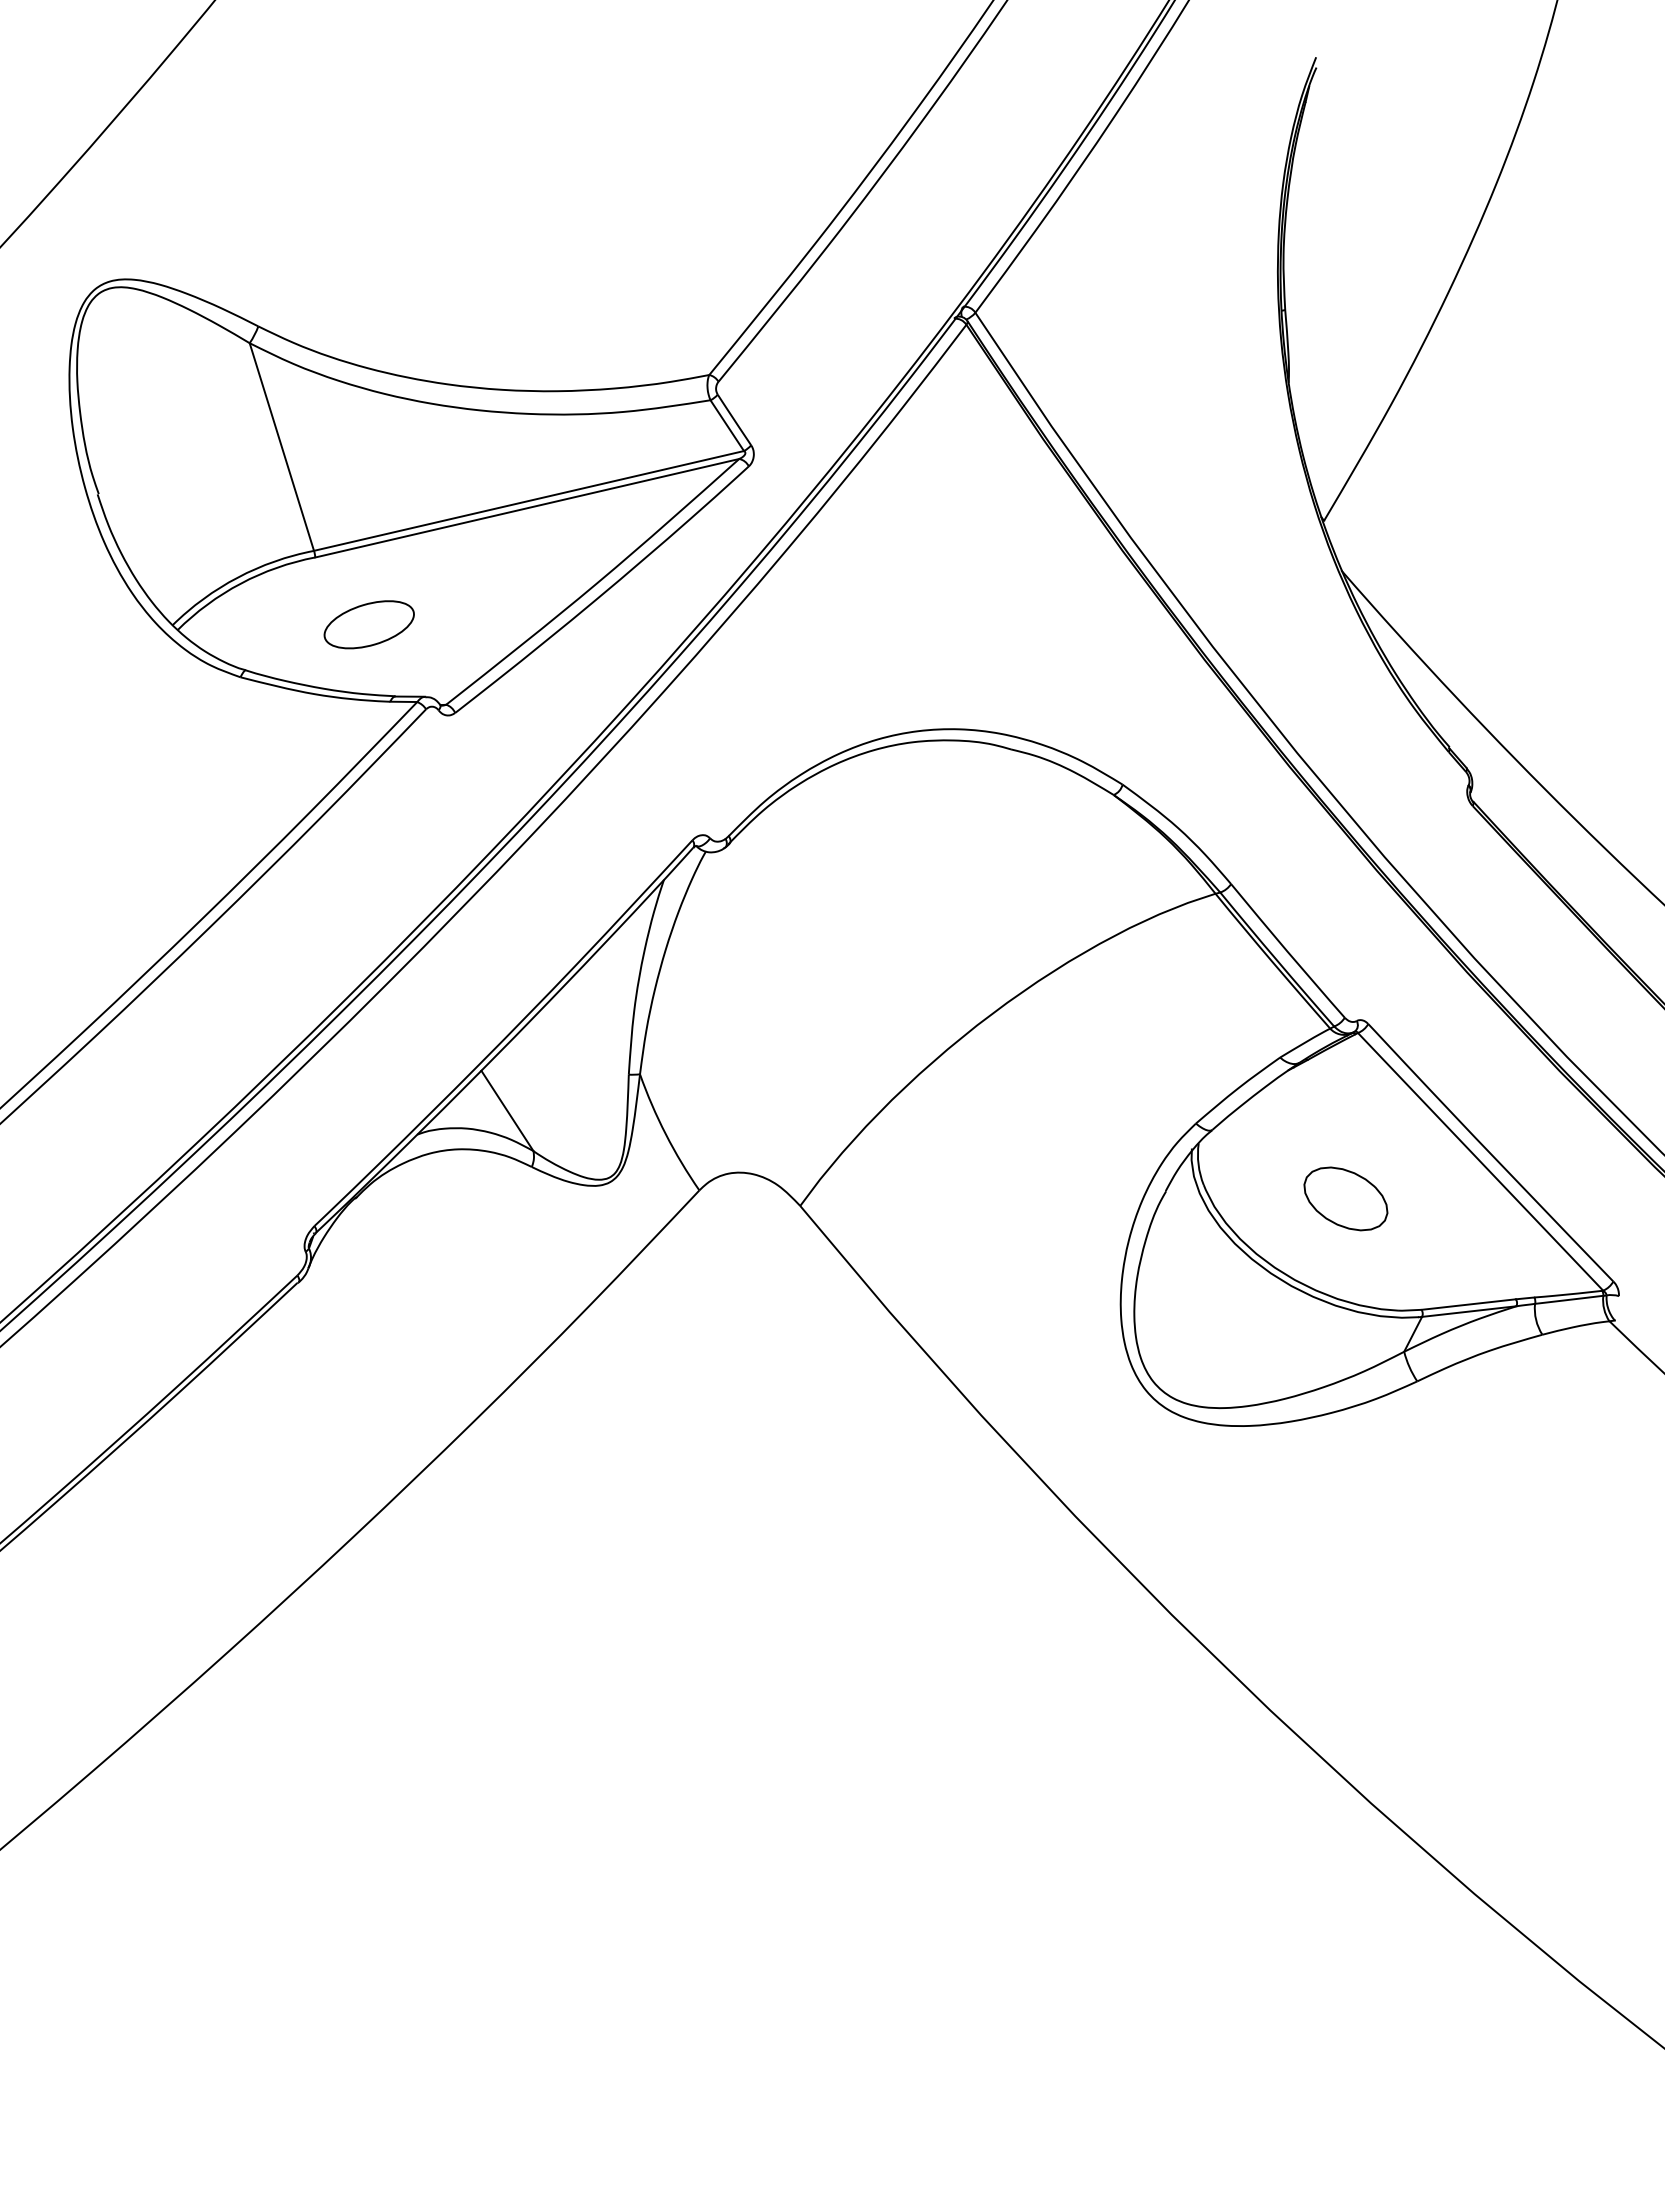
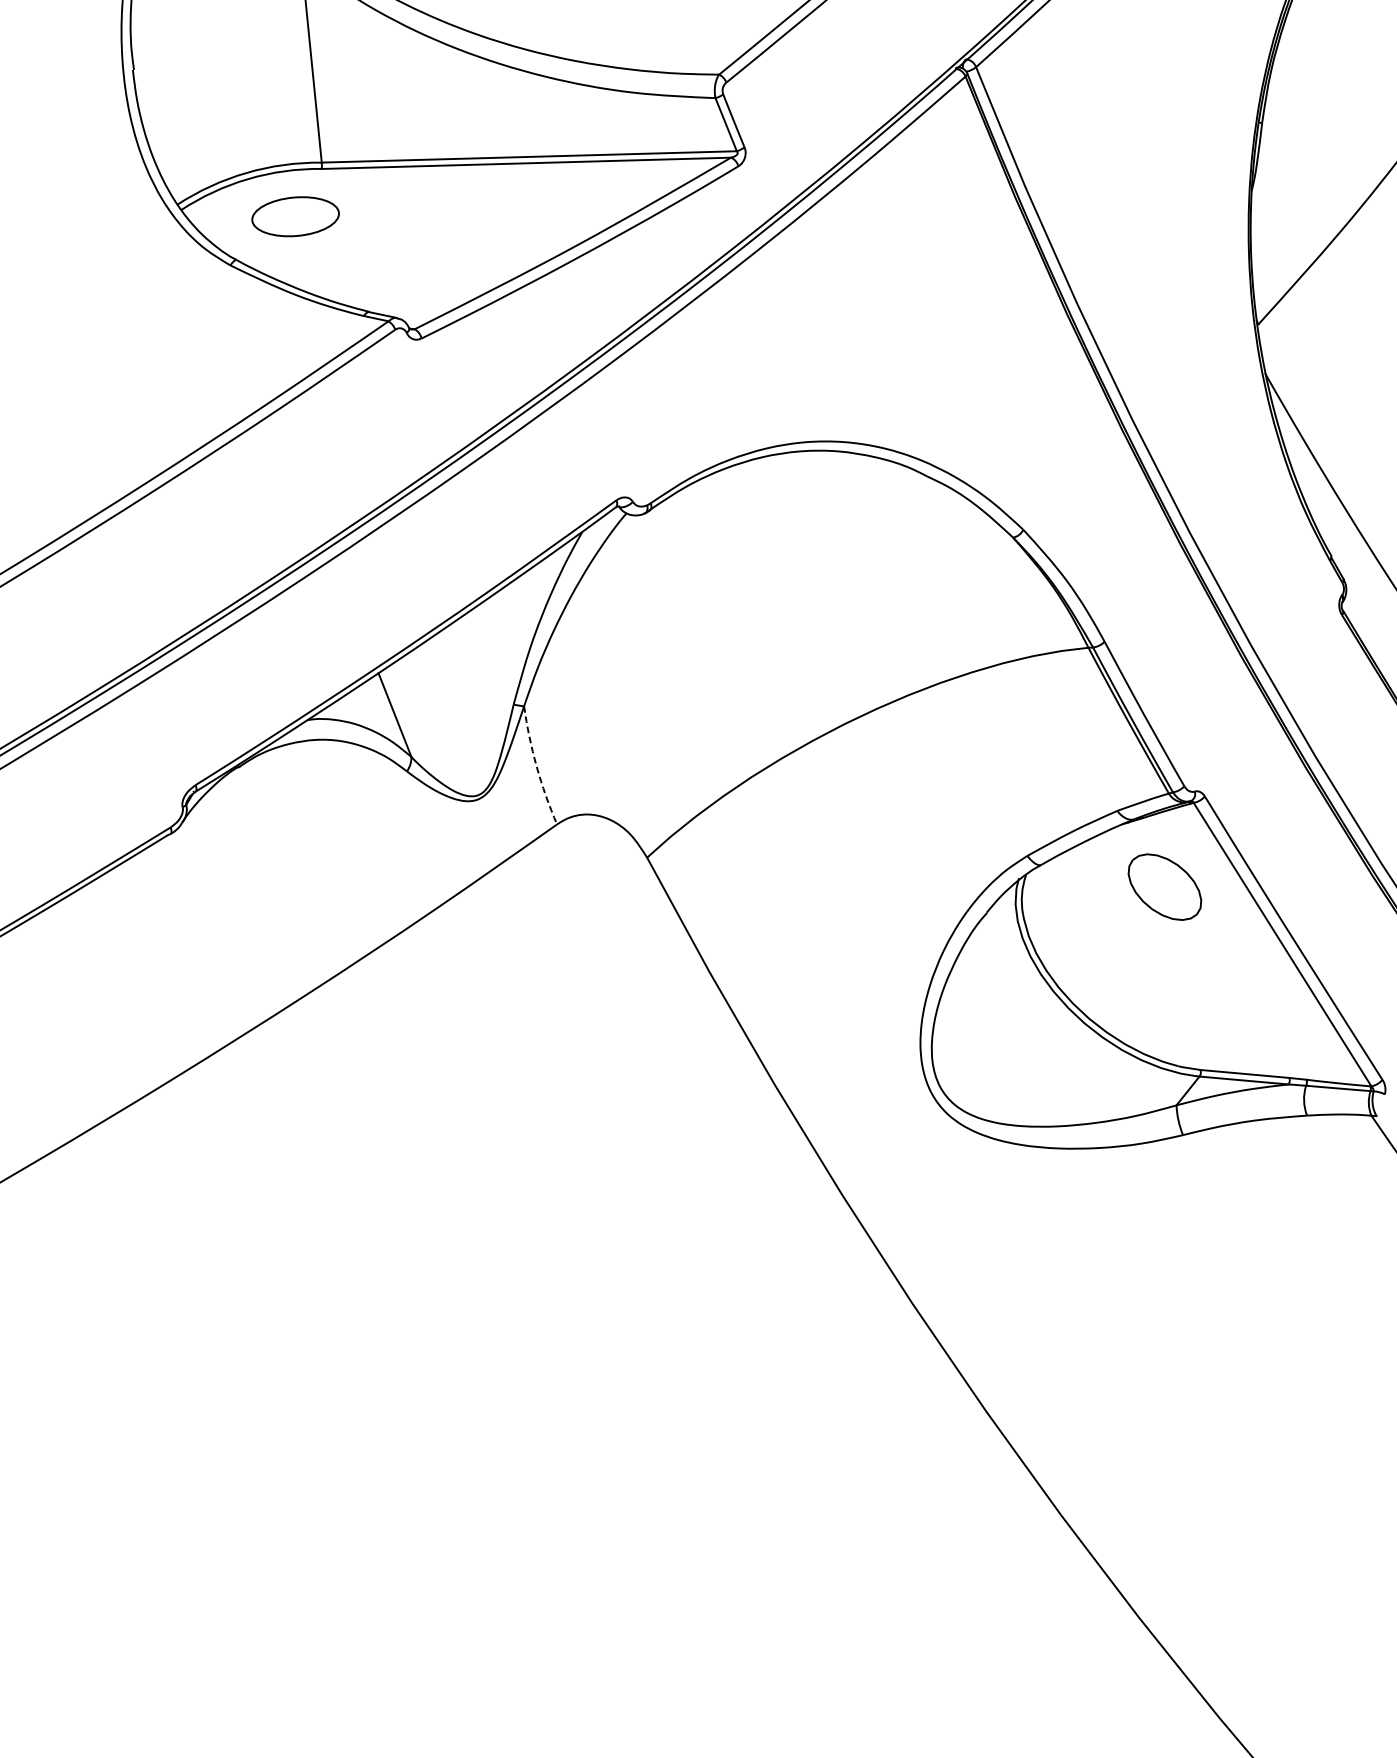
part: (368, 624) -> (294, 216), moved
arc: (665, 1134) -> (536, 766), solid -> dashed
part: (1345, 1198) -> (1164, 886), moved

